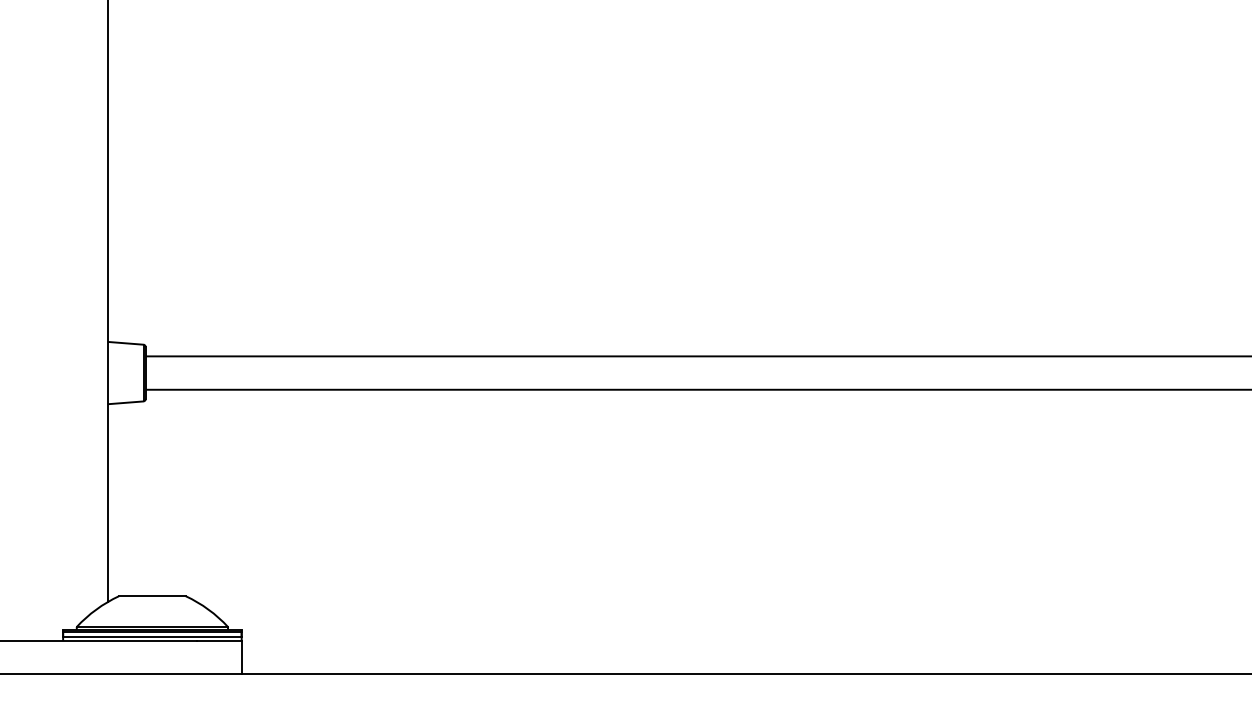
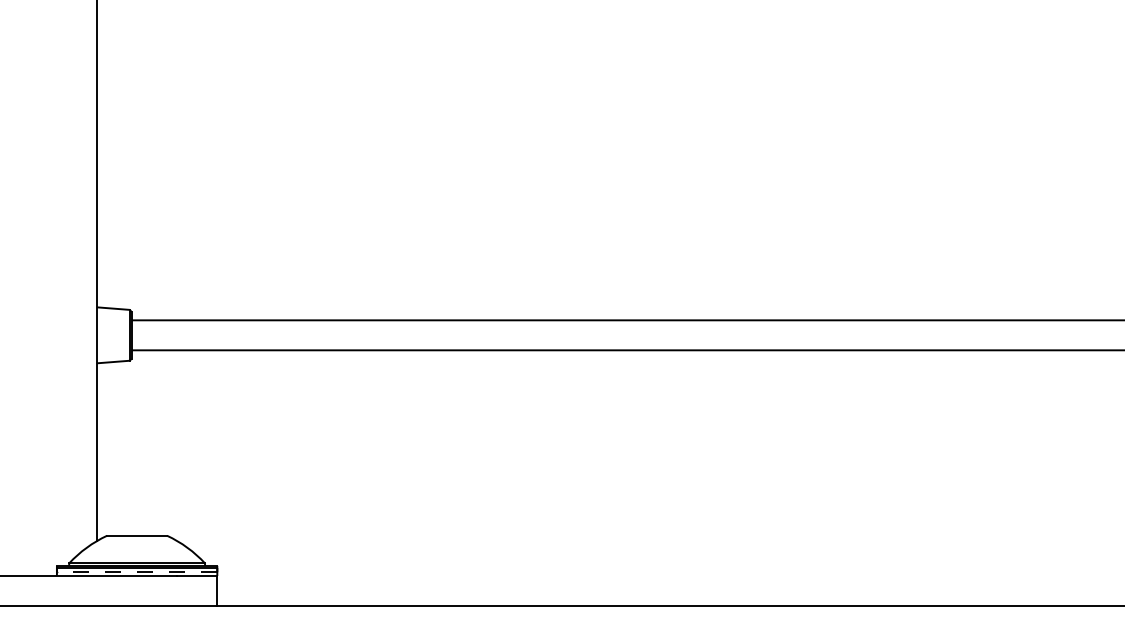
line: (151, 636) -> (136, 571), solid -> dashed

